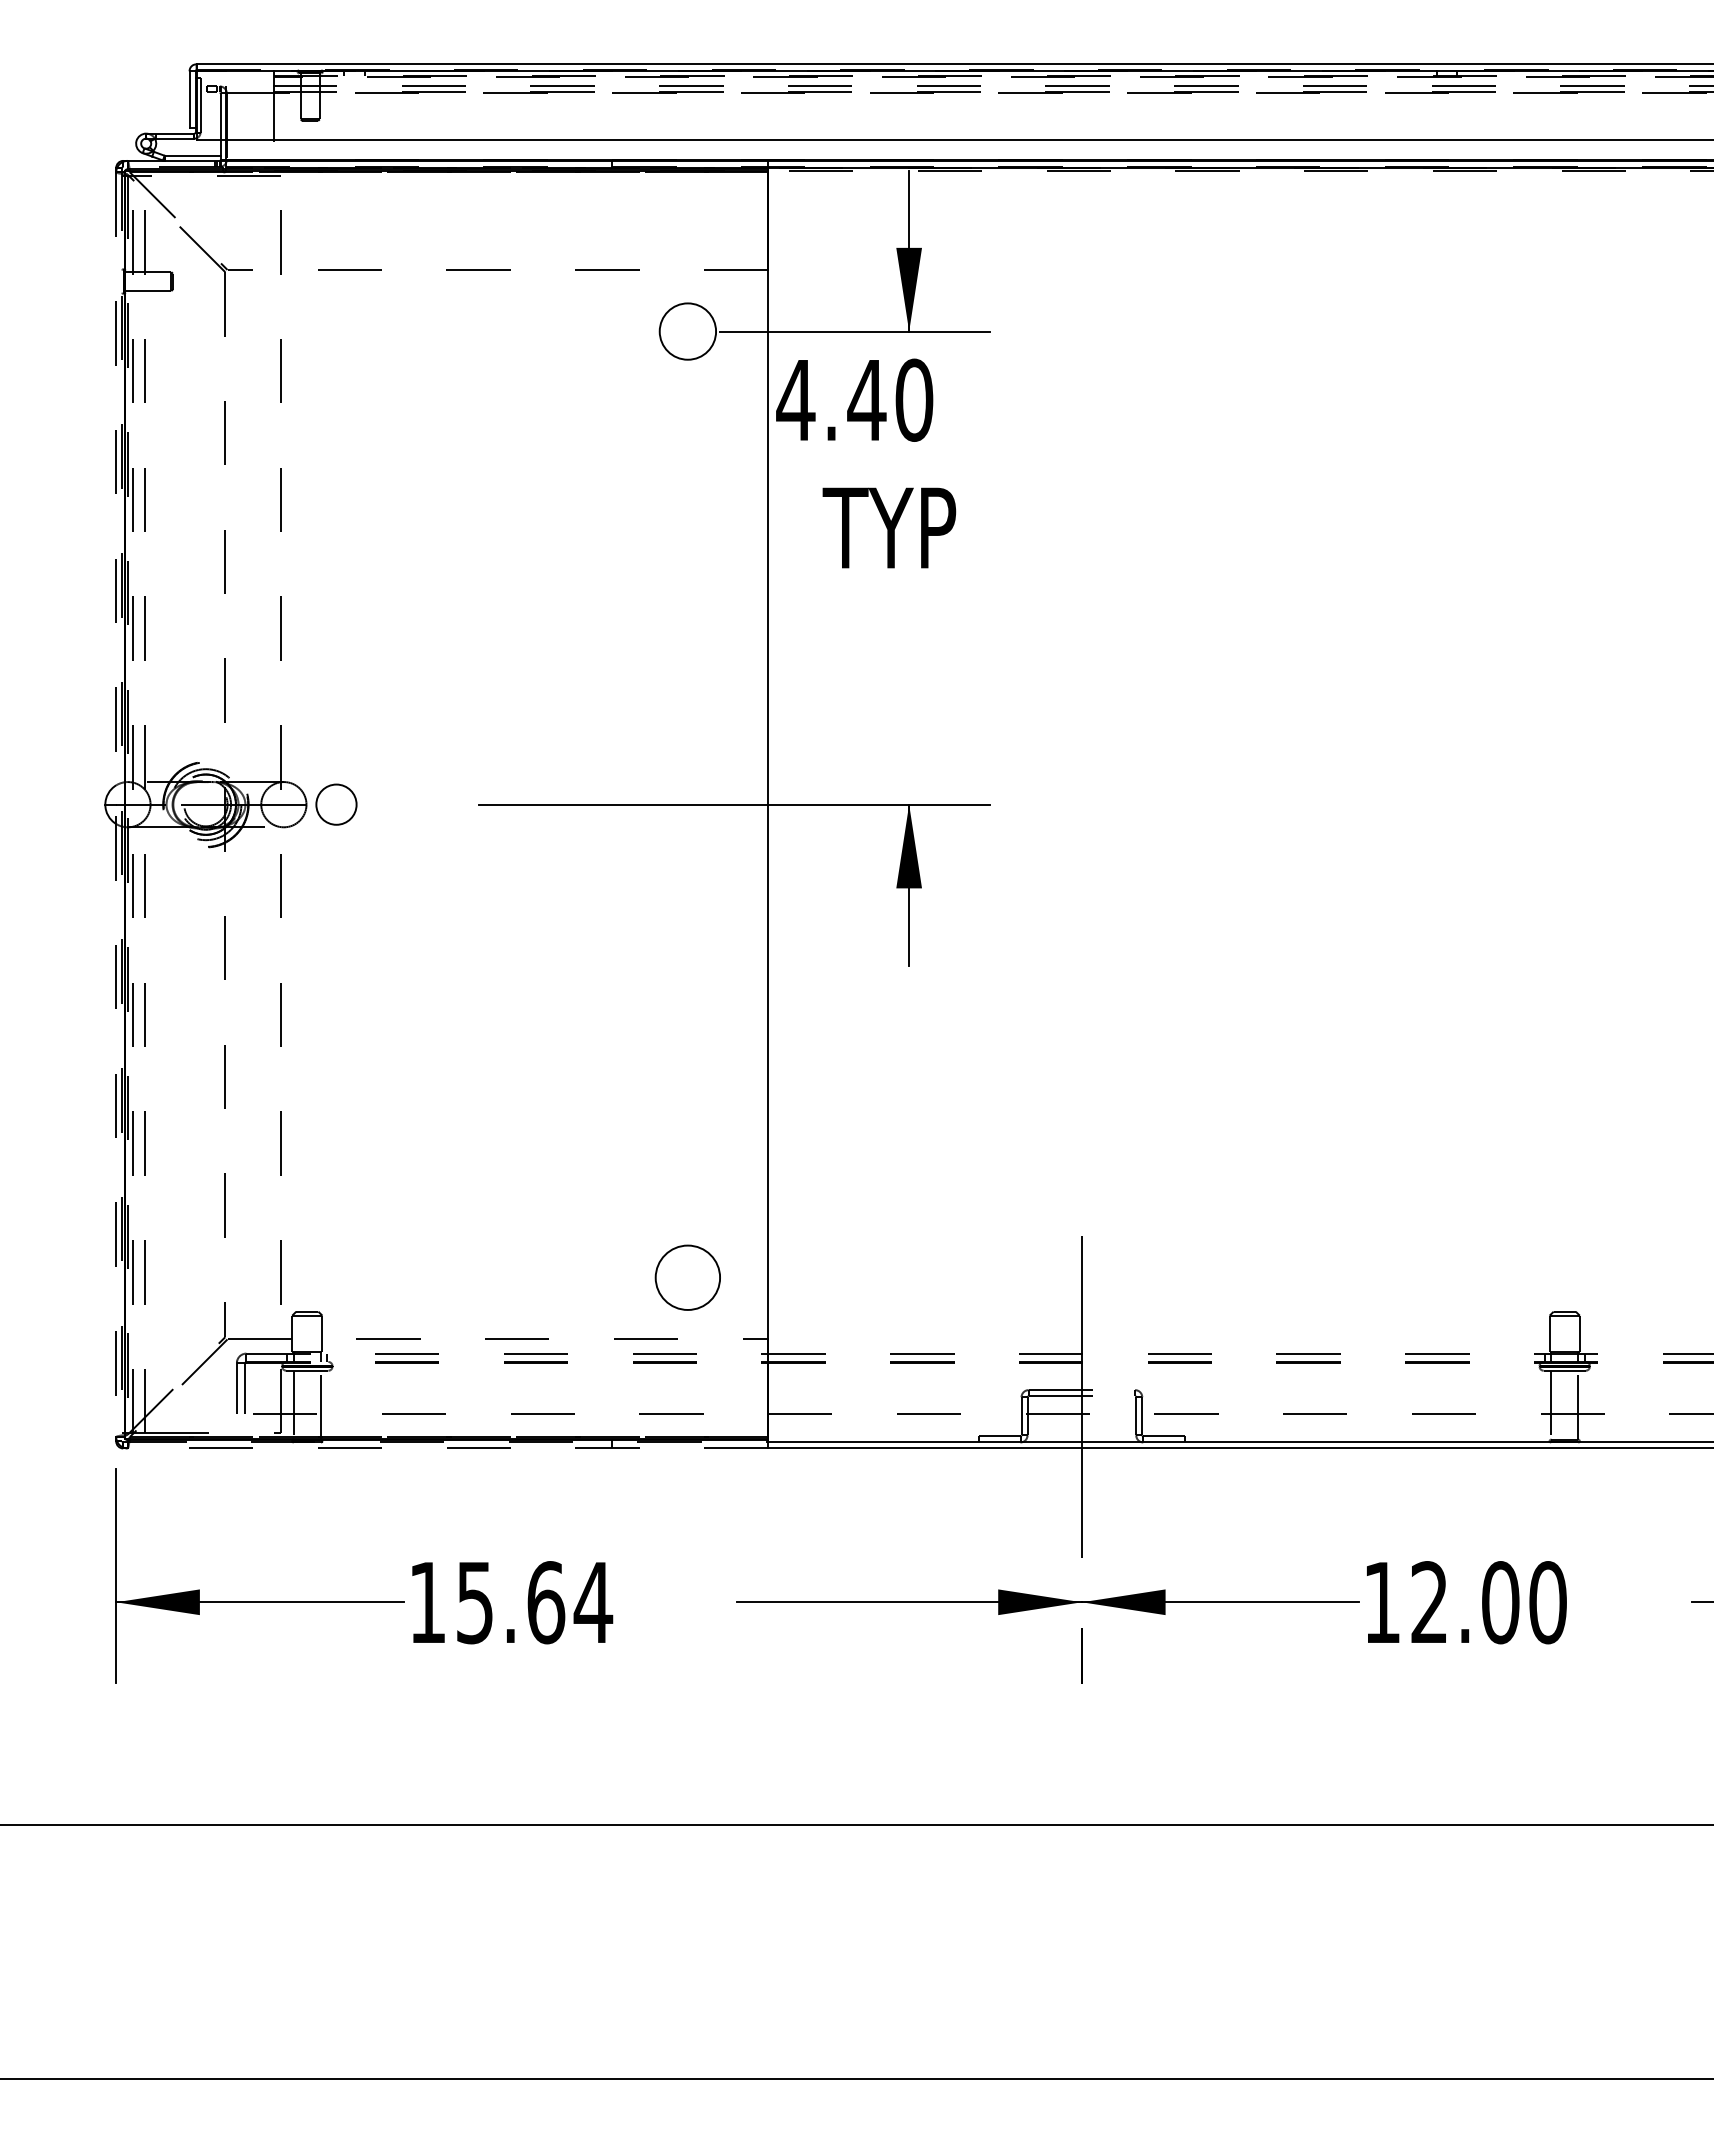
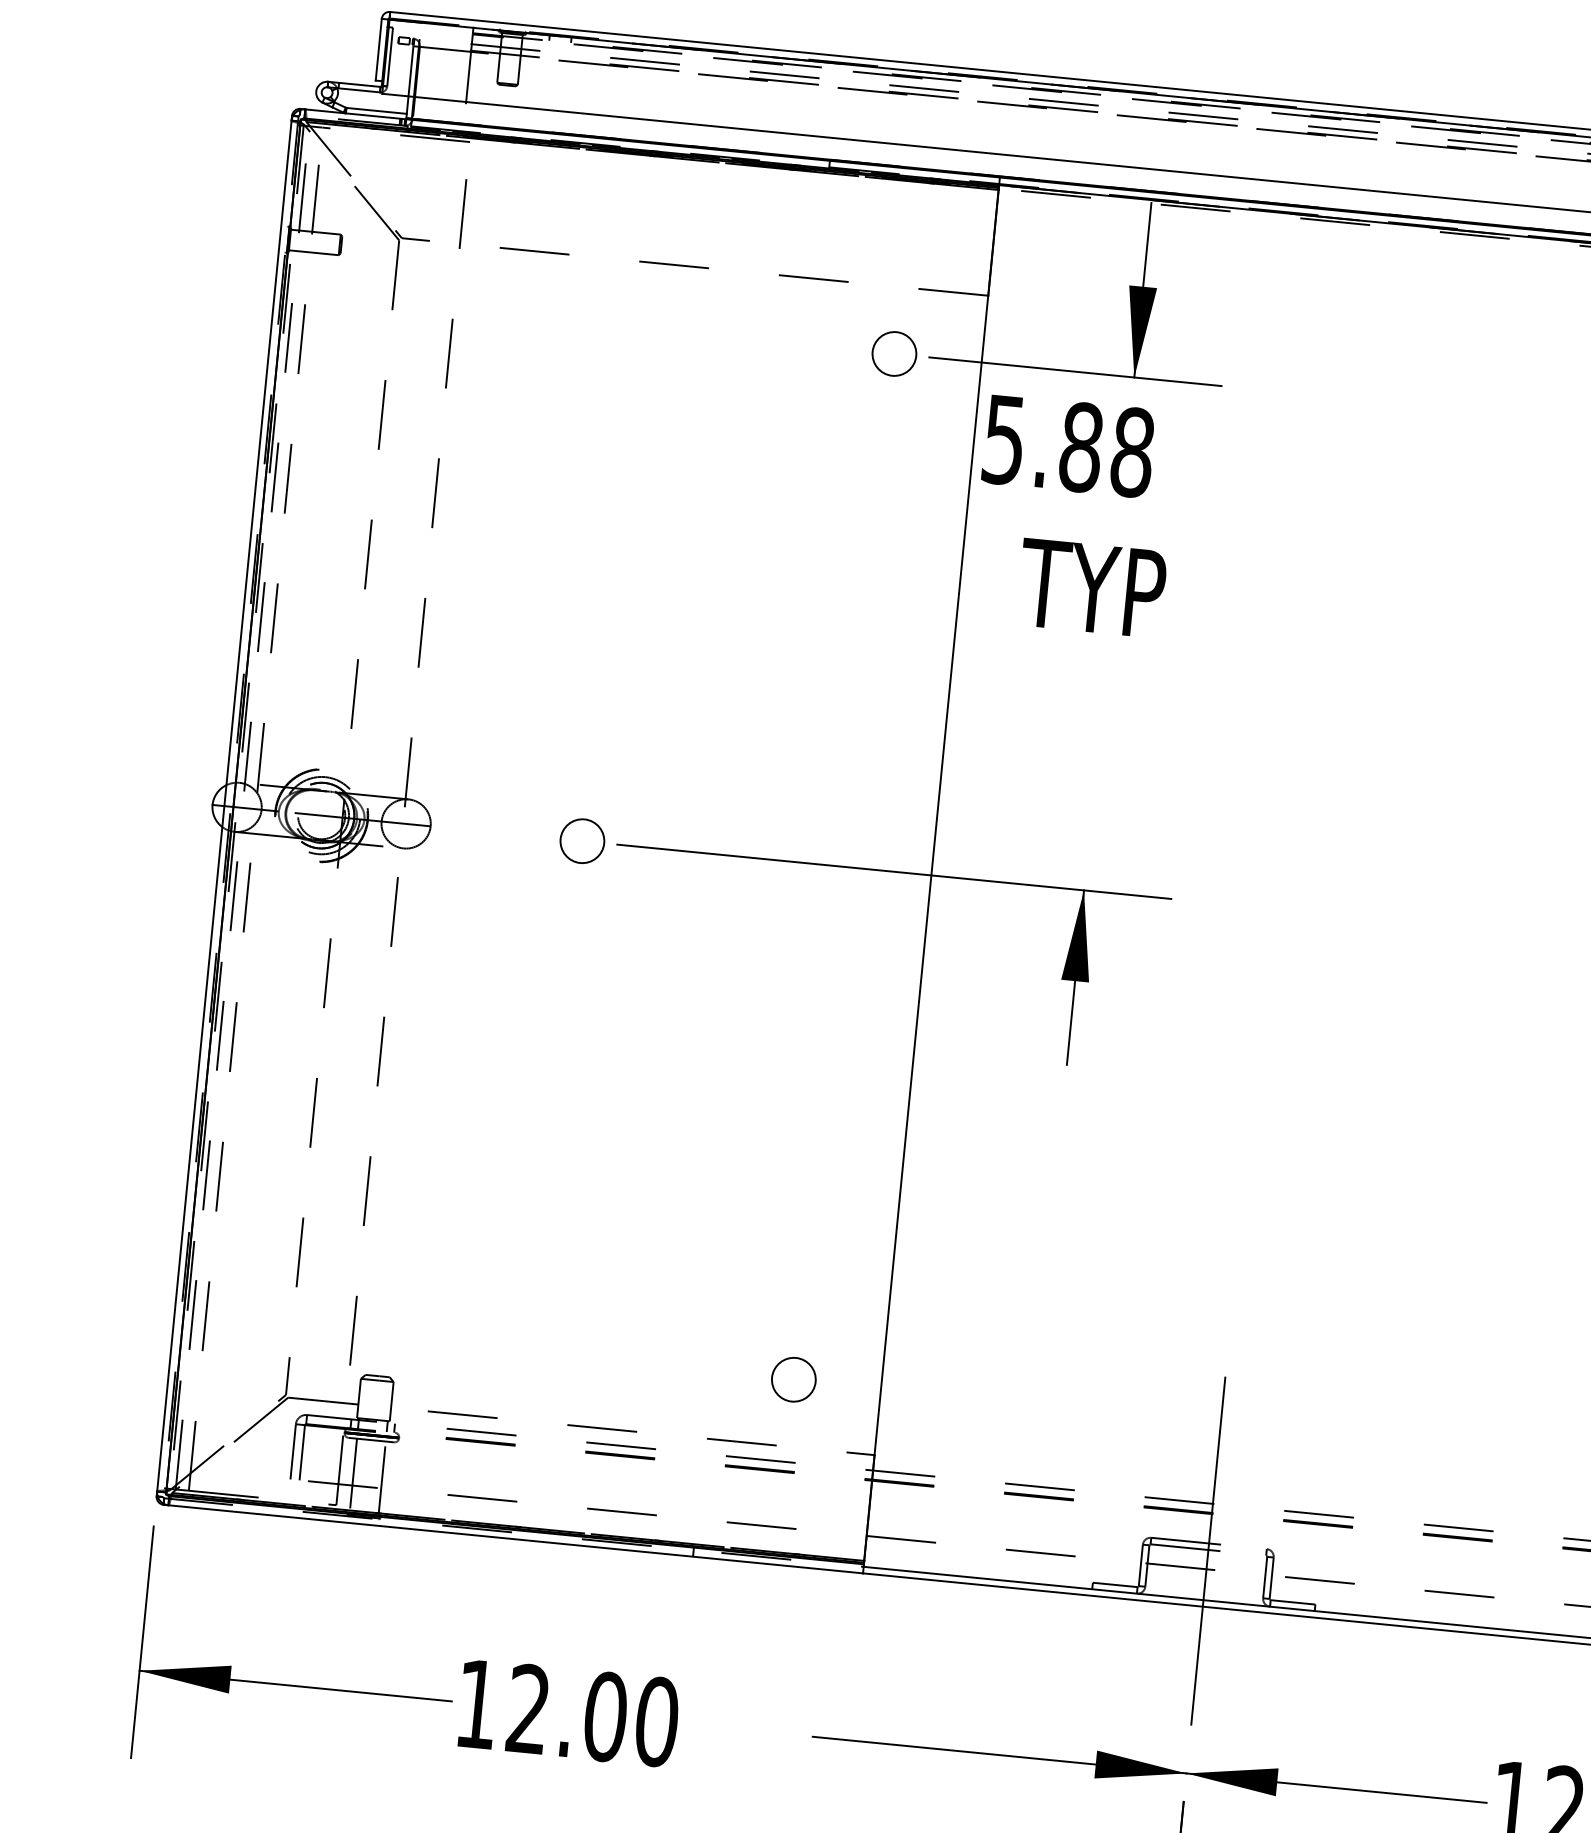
circle: (687, 331) -> (894, 353), size x0.71
text: (854, 399) -> (1067, 445), 4.40 -> 5.88
circle: (336, 804) -> (582, 841), moved
line: (116, 805) -> (224, 807), dashed -> solid
circle: (687, 1277) -> (793, 1379), size x0.62
line: (447, 1448) -> (515, 1539), dashed -> solid
text: (535, 1602) -> (594, 1715), 15.64 -> 12.00

